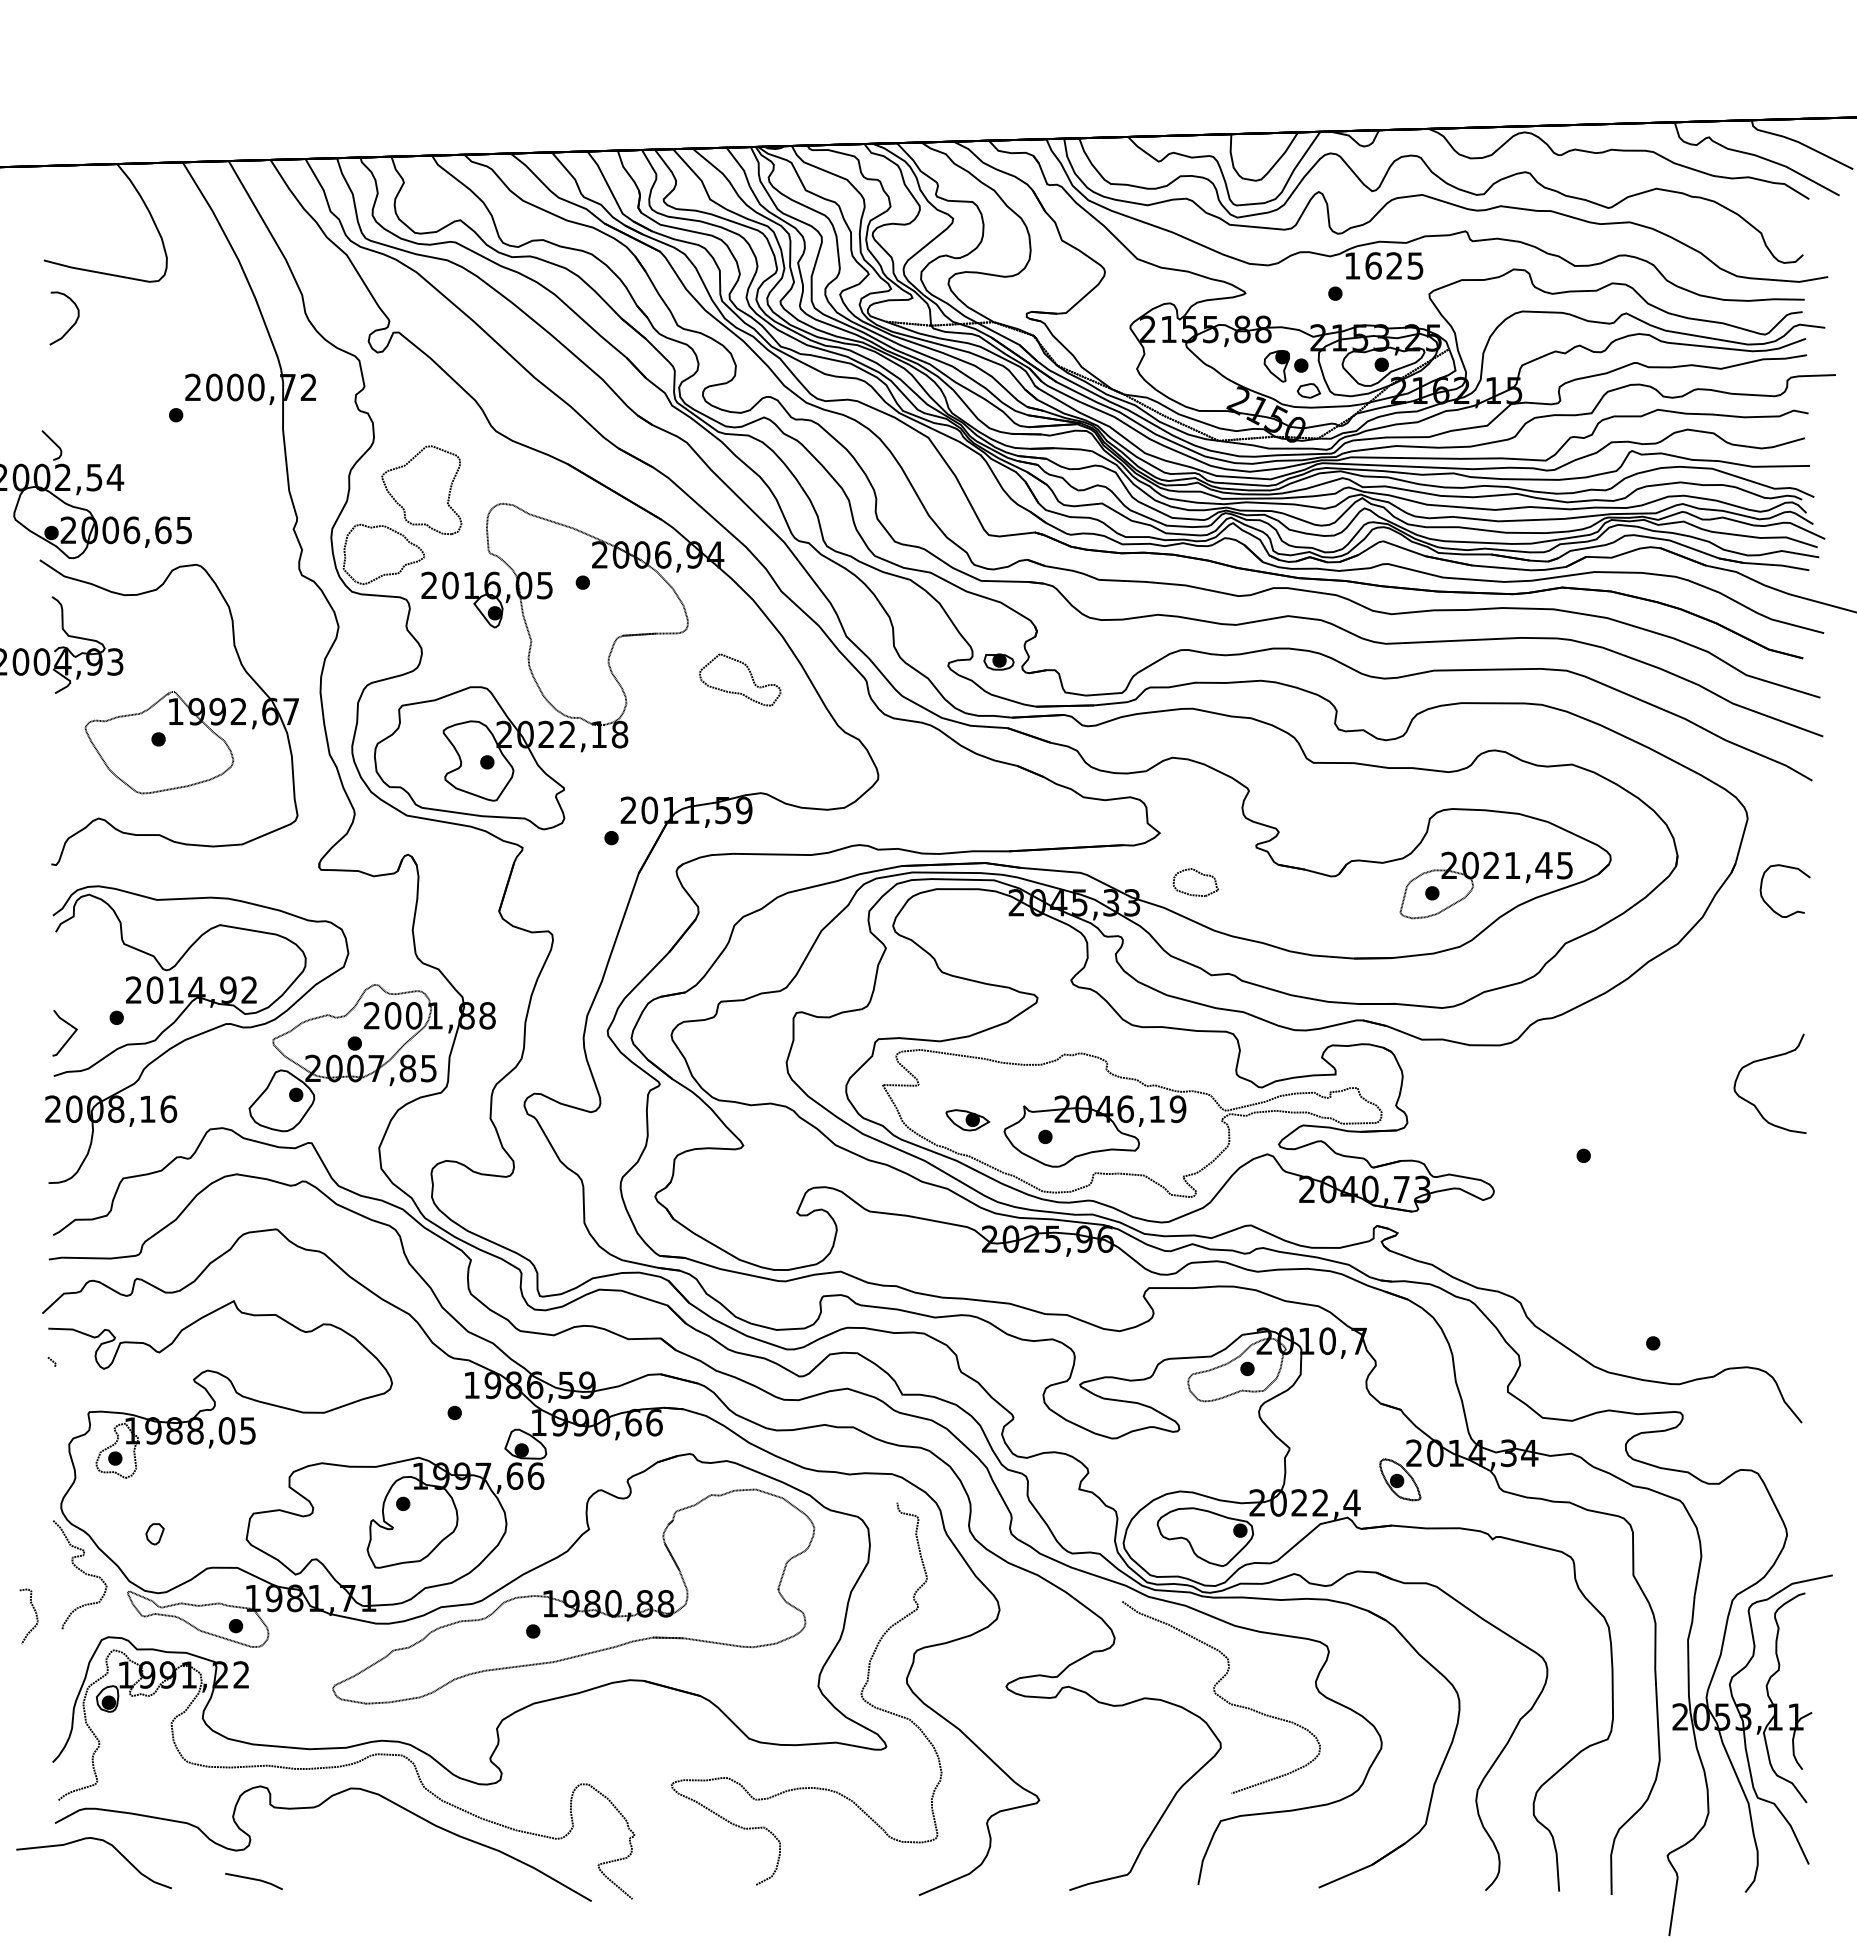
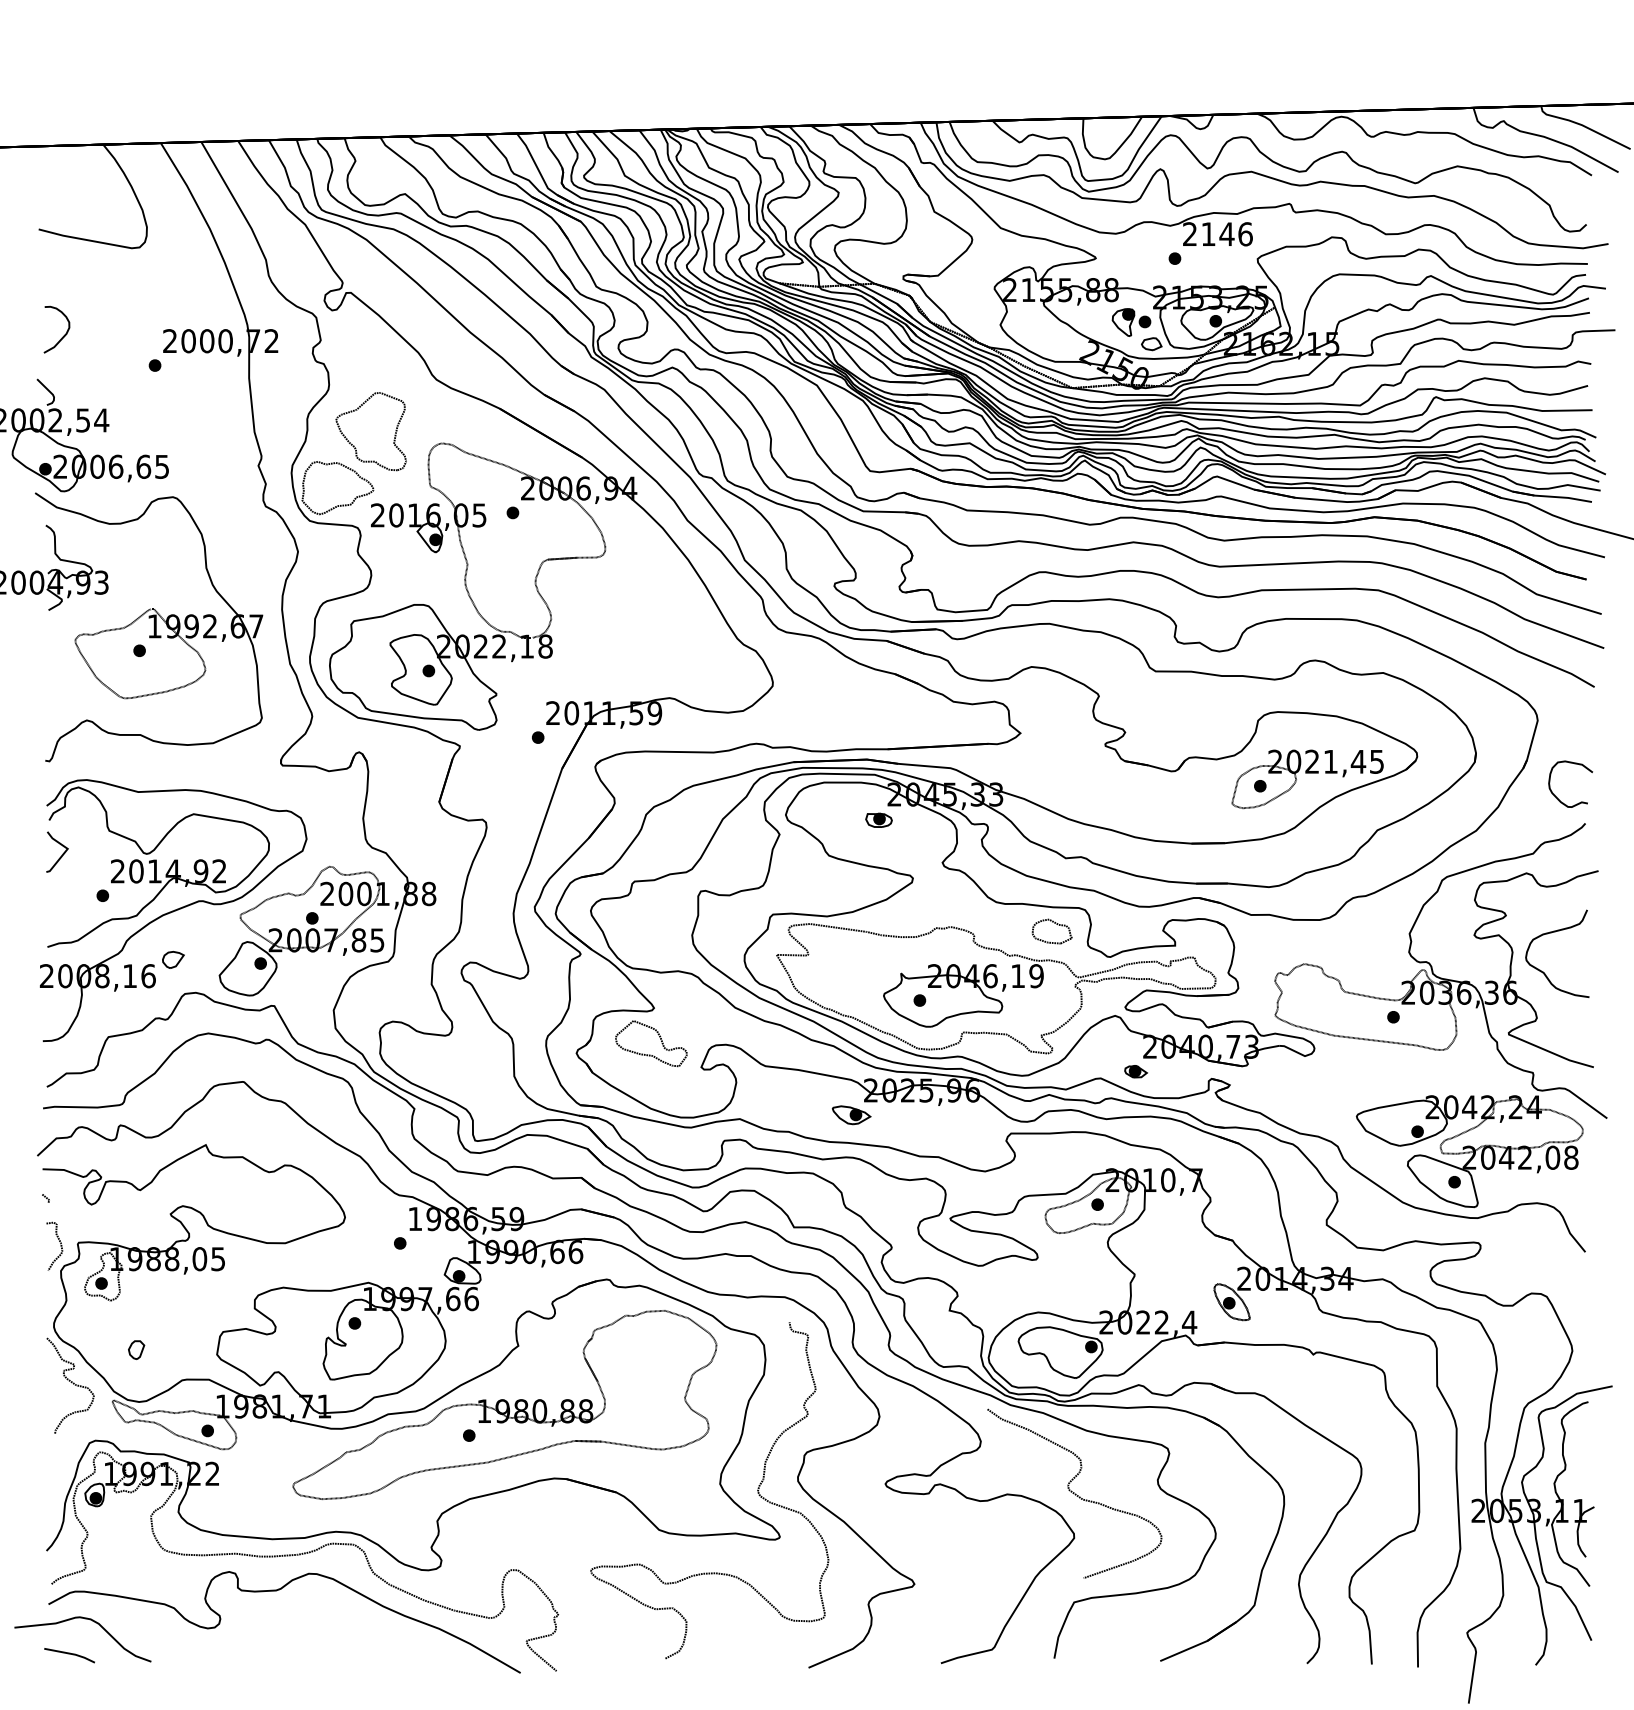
text: (1383, 265) -> (1217, 233), 1625 -> 2146
curve: (72, 324) -> (63, 335), moved
part: (998, 661) -> (878, 819), moved
part: (750, 675) -> (660, 1039), moved
part: (1200, 874) -> (1056, 924), moved
line: (70, 1035) -> (62, 854), moved
part: (196, 1090) -> (172, 959), added
part: (967, 1120) -> (851, 1115), moved
part: (1637, 1153) -> (1440, 1015), added
part: (1290, 1217) -> (1135, 1071), added
curve: (35, 1615) -> (60, 1245), moved
line: (254, 1880) -> (70, 1654), moved

